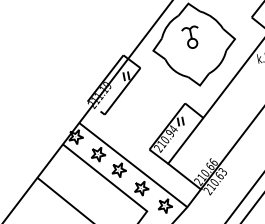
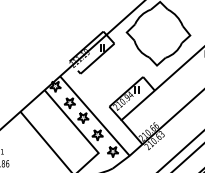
part: (191, 38) -> (157, 28), removed

